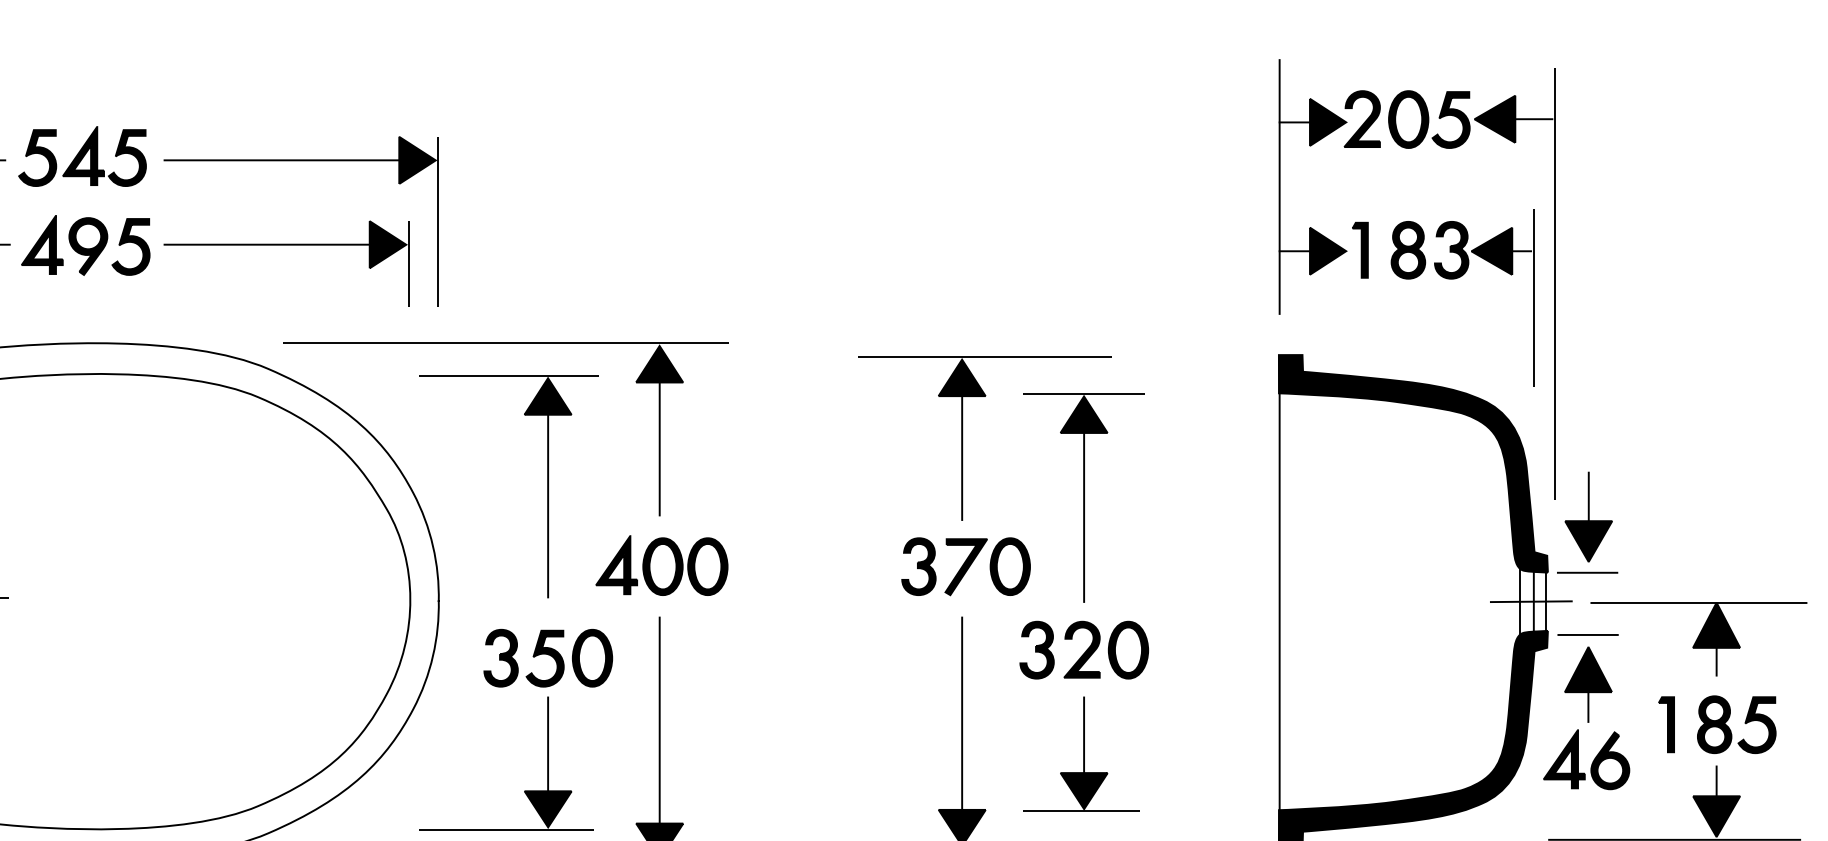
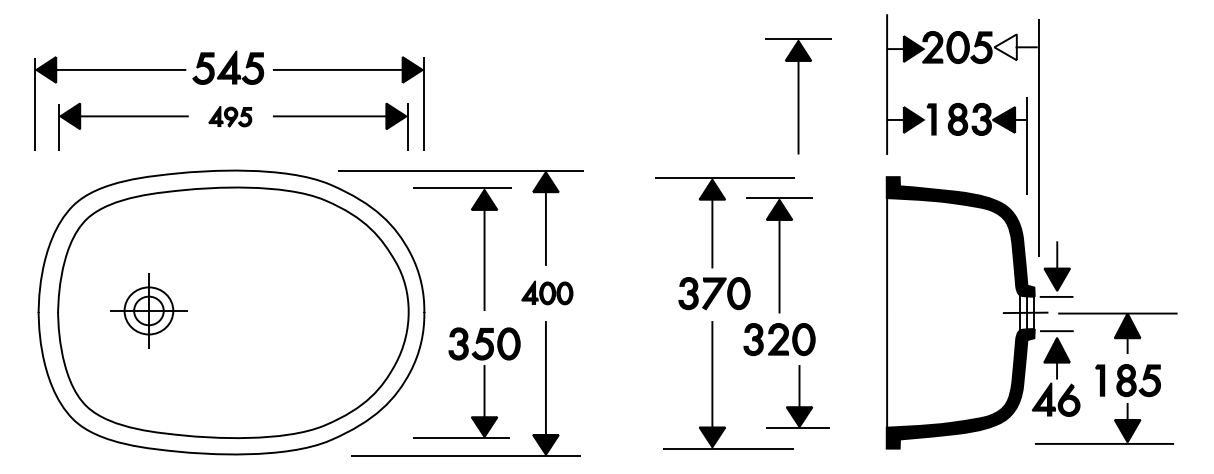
fill: (1494, 119) -> (1005, 47), removed
part: (1118, 208) -> (798, 96), added
part: (86, 244) -> (230, 116), size x0.6
part: (662, 564) -> (547, 292), size x0.7
part: (1080, 753) -> (797, 396), moved

